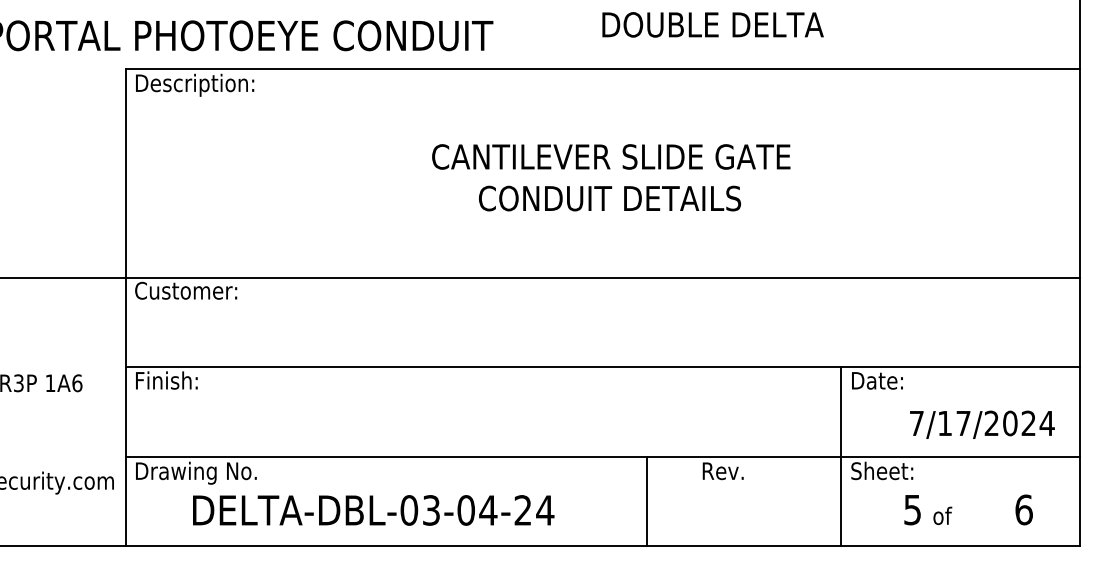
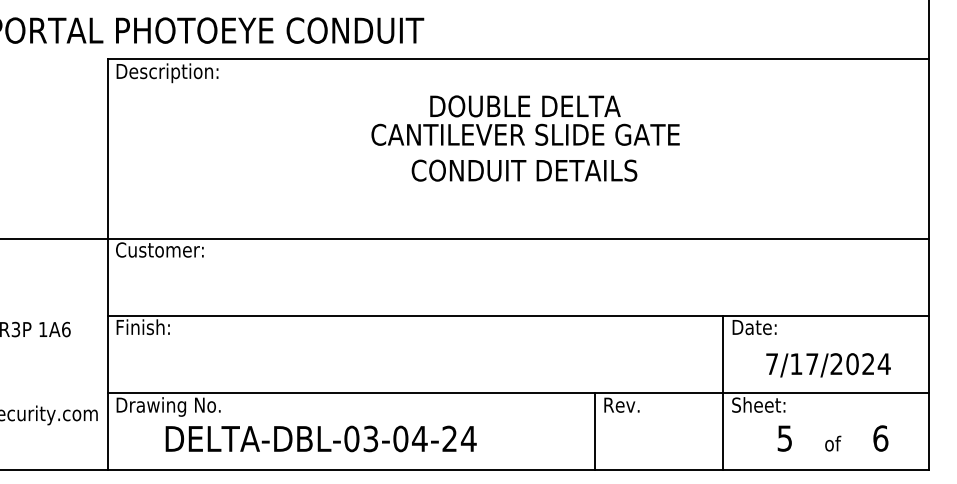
text: (712, 24) -> (524, 106), moved
text: (982, 424) -> (828, 365), moved
line: (647, 500) -> (595, 430), moved
text: (942, 515) -> (832, 443), moved

